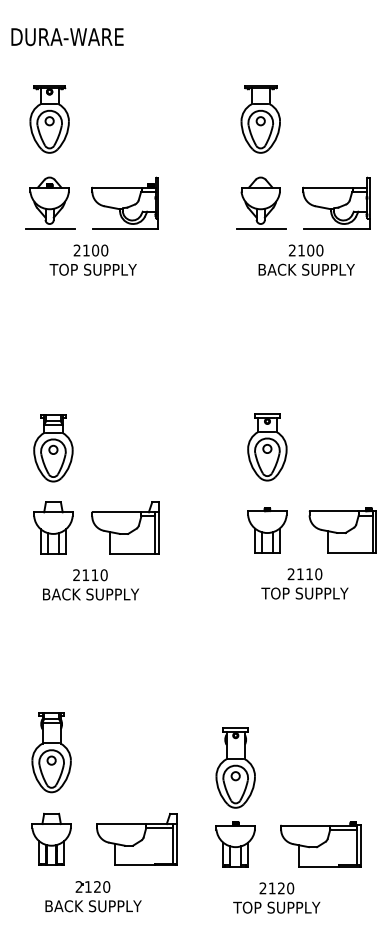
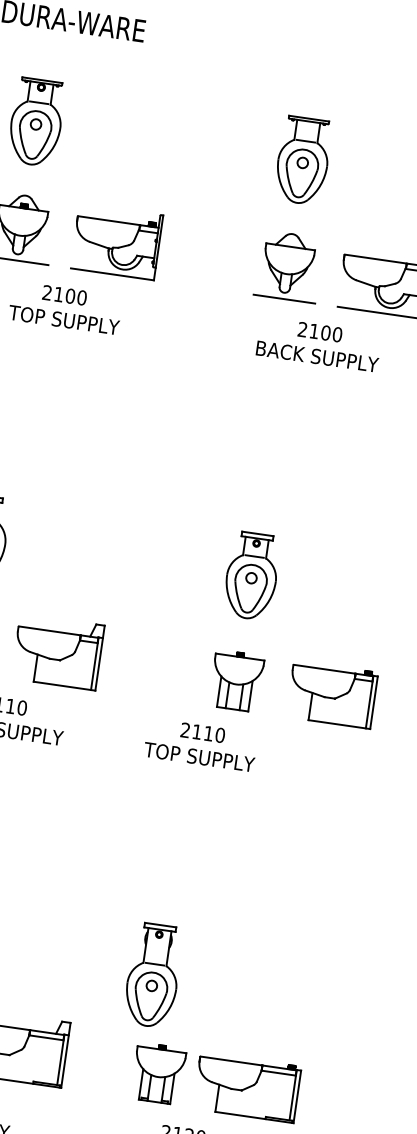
text: (306, 259) -> (318, 343), moved
text: (304, 583) -> (200, 744), moved
part: (235, 844) -> (158, 1073), moved

